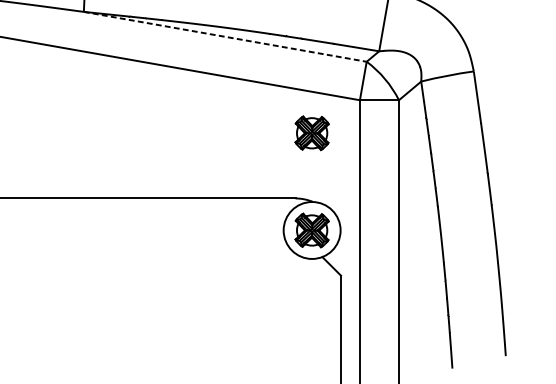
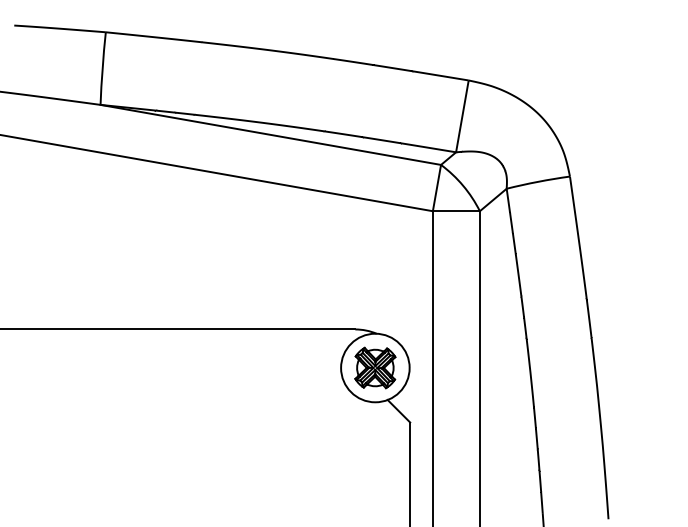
line: (225, 36) -> (270, 134), dashed -> solid
part: (312, 132) -> (375, 250), removed

